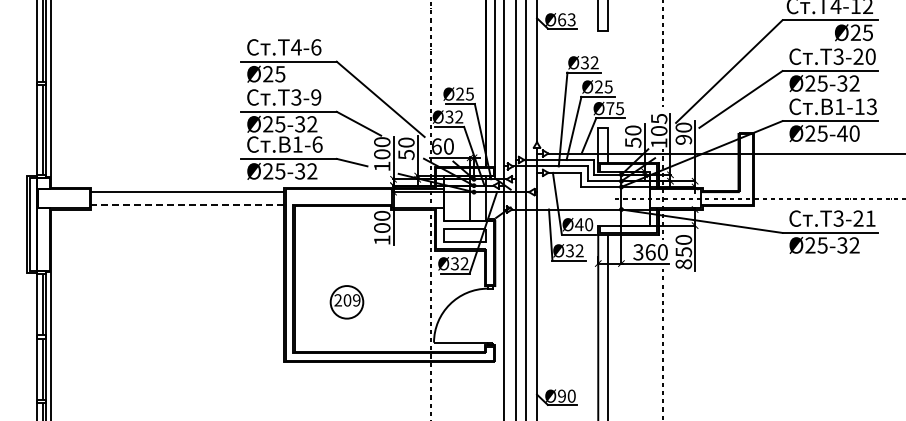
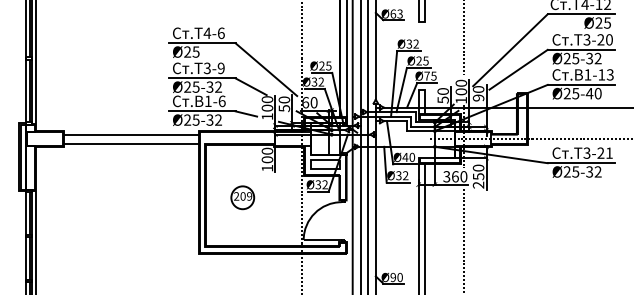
text: (659, 118) -> (461, 83), 105 -> 100
line: (187, 205) -> (131, 143), dashed -> solid
text: (683, 264) -> (478, 185), 850 -> 250
part: (346, 302) -> (242, 197), moved

